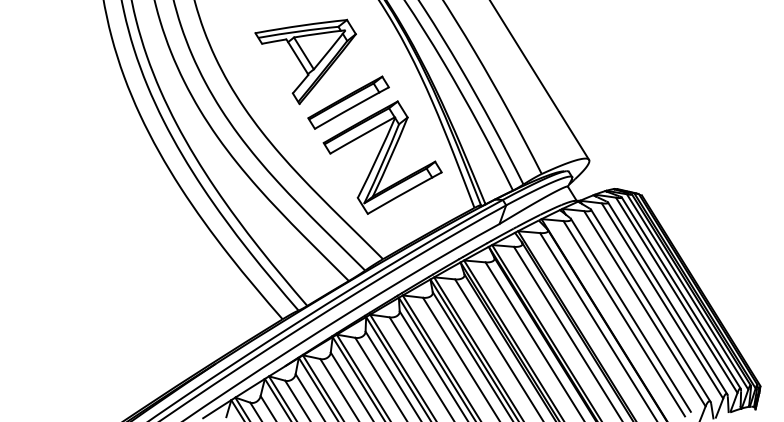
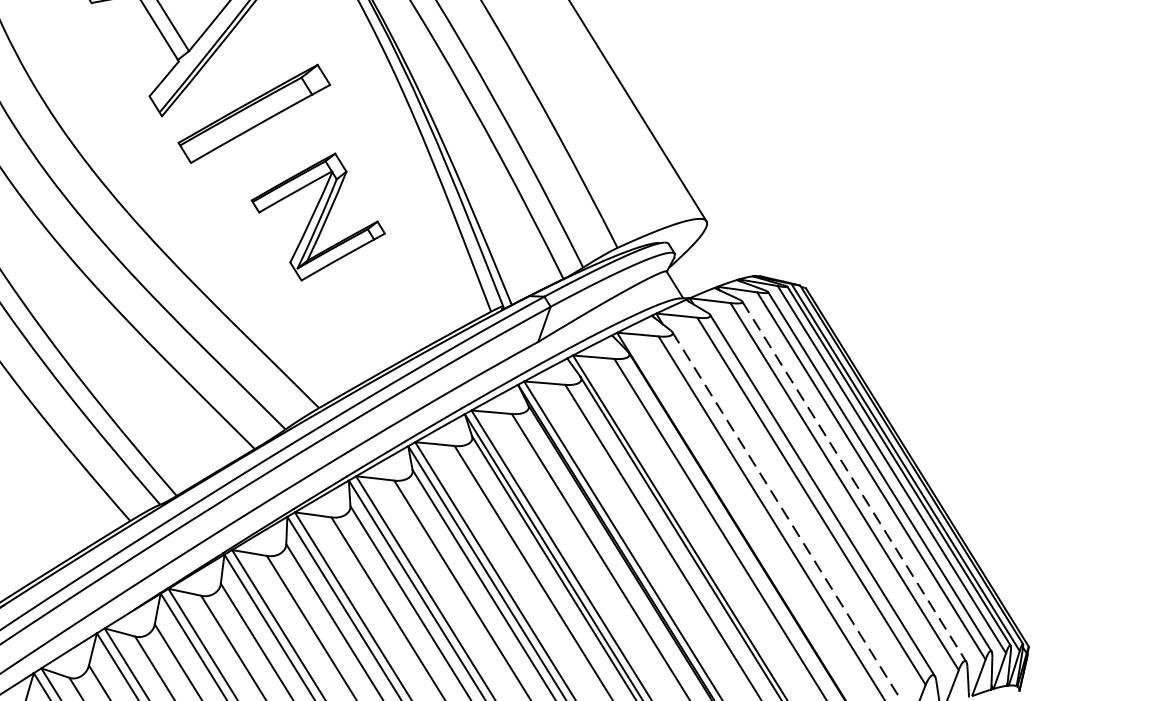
part: (382, 157) -> (318, 216), size x0.6
line: (667, 298) -> (853, 481), solid -> dashed
line: (630, 315) -> (784, 513), solid -> dashed

